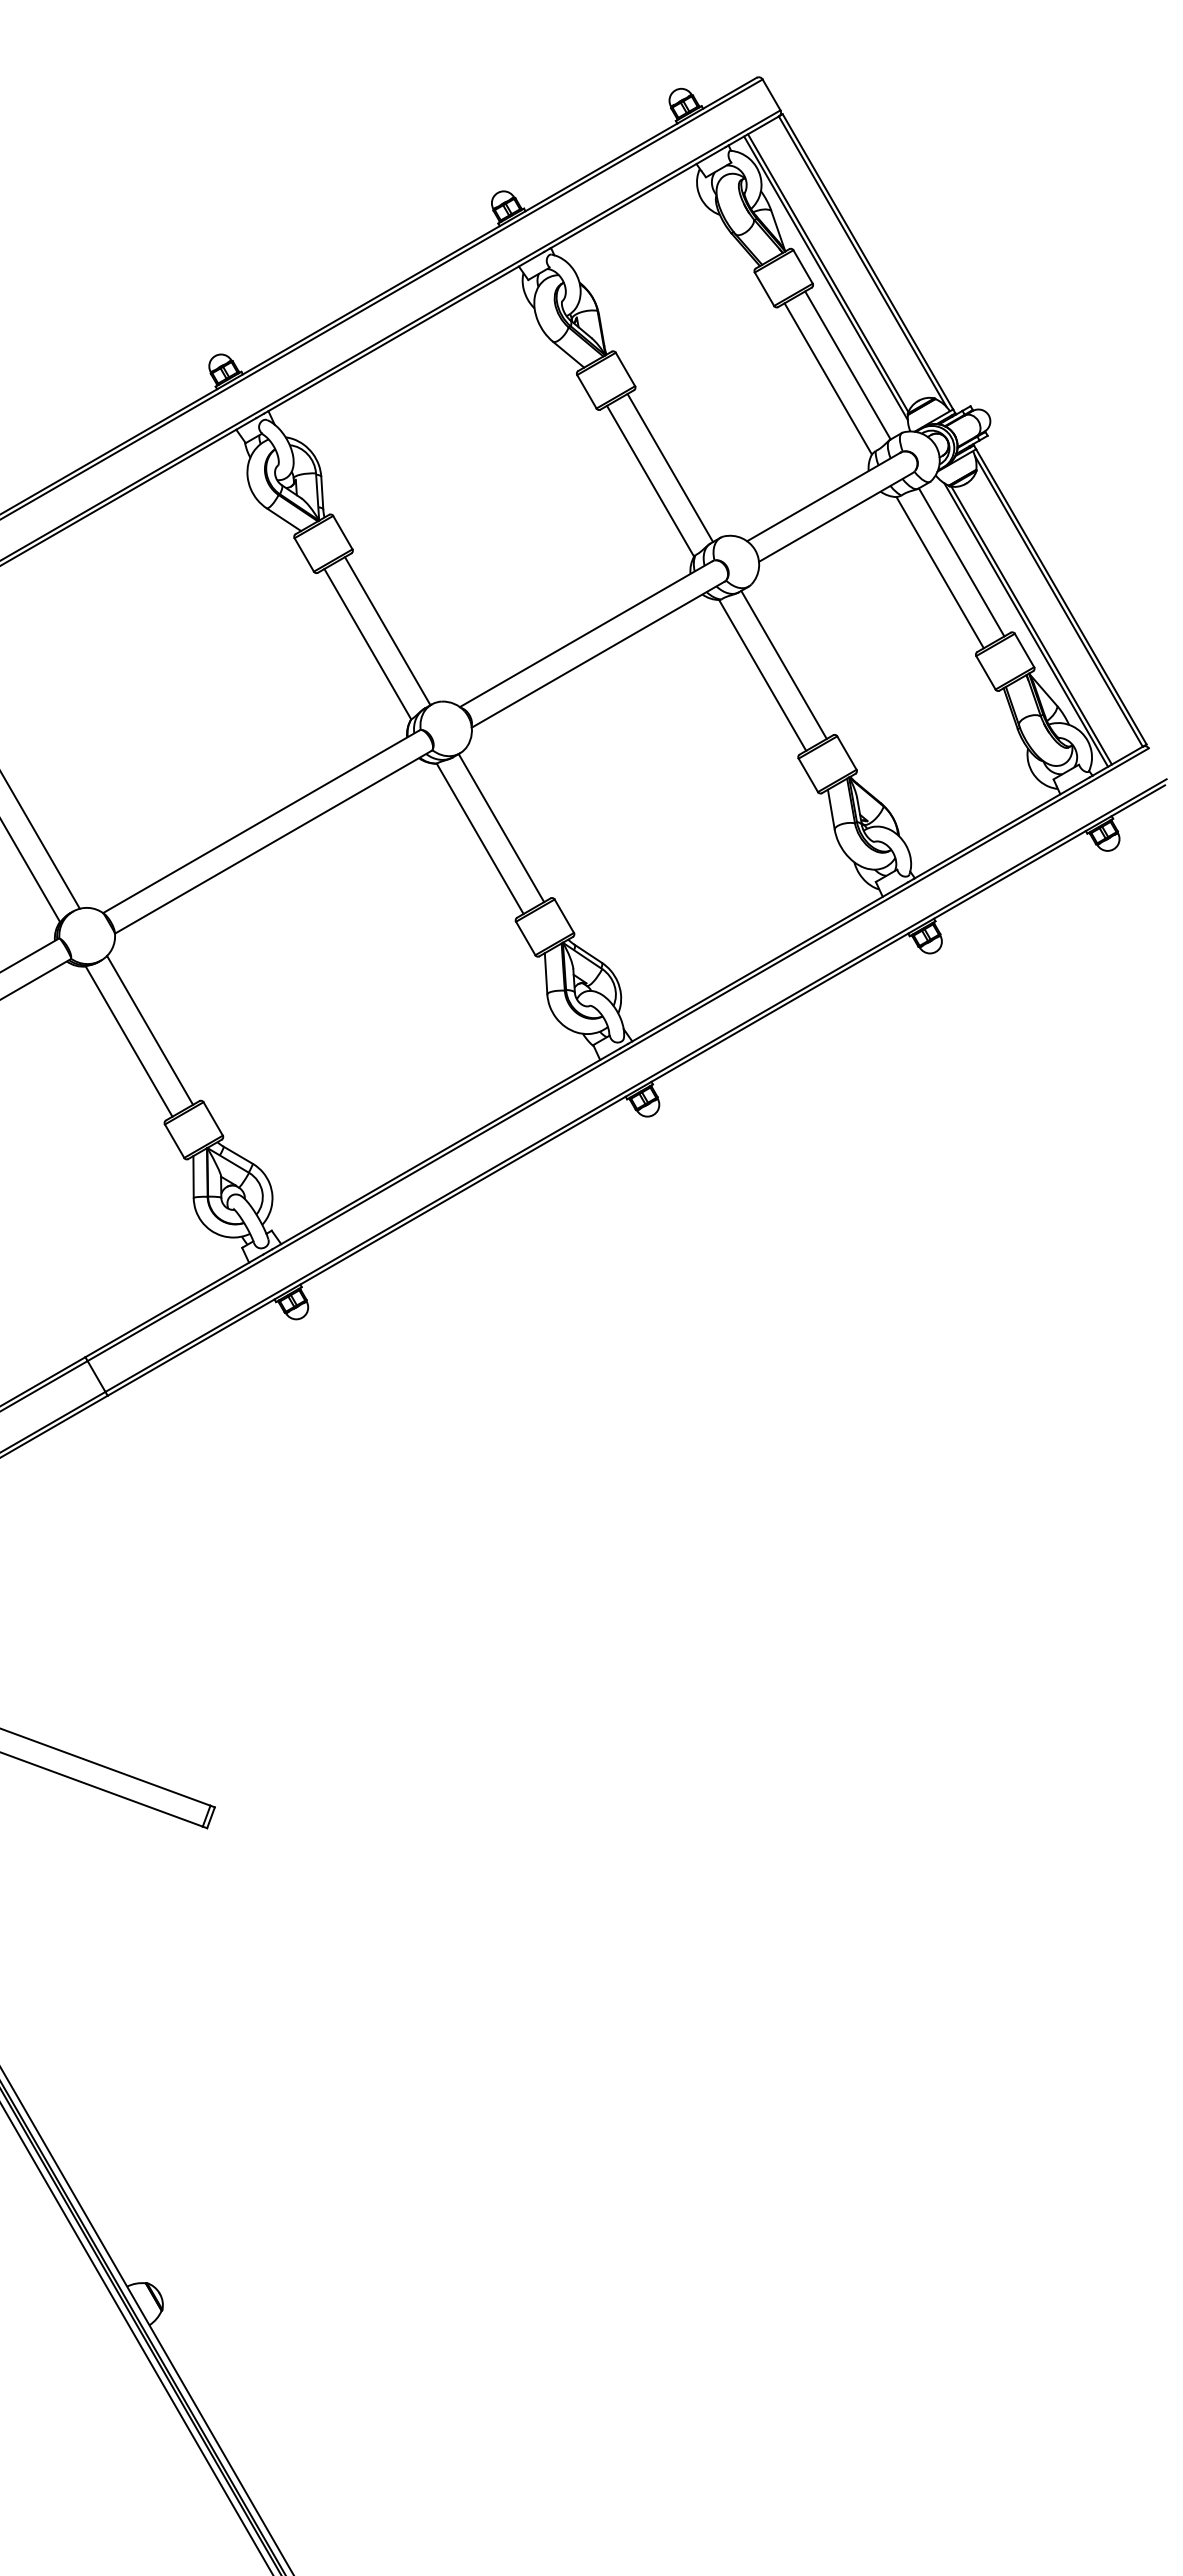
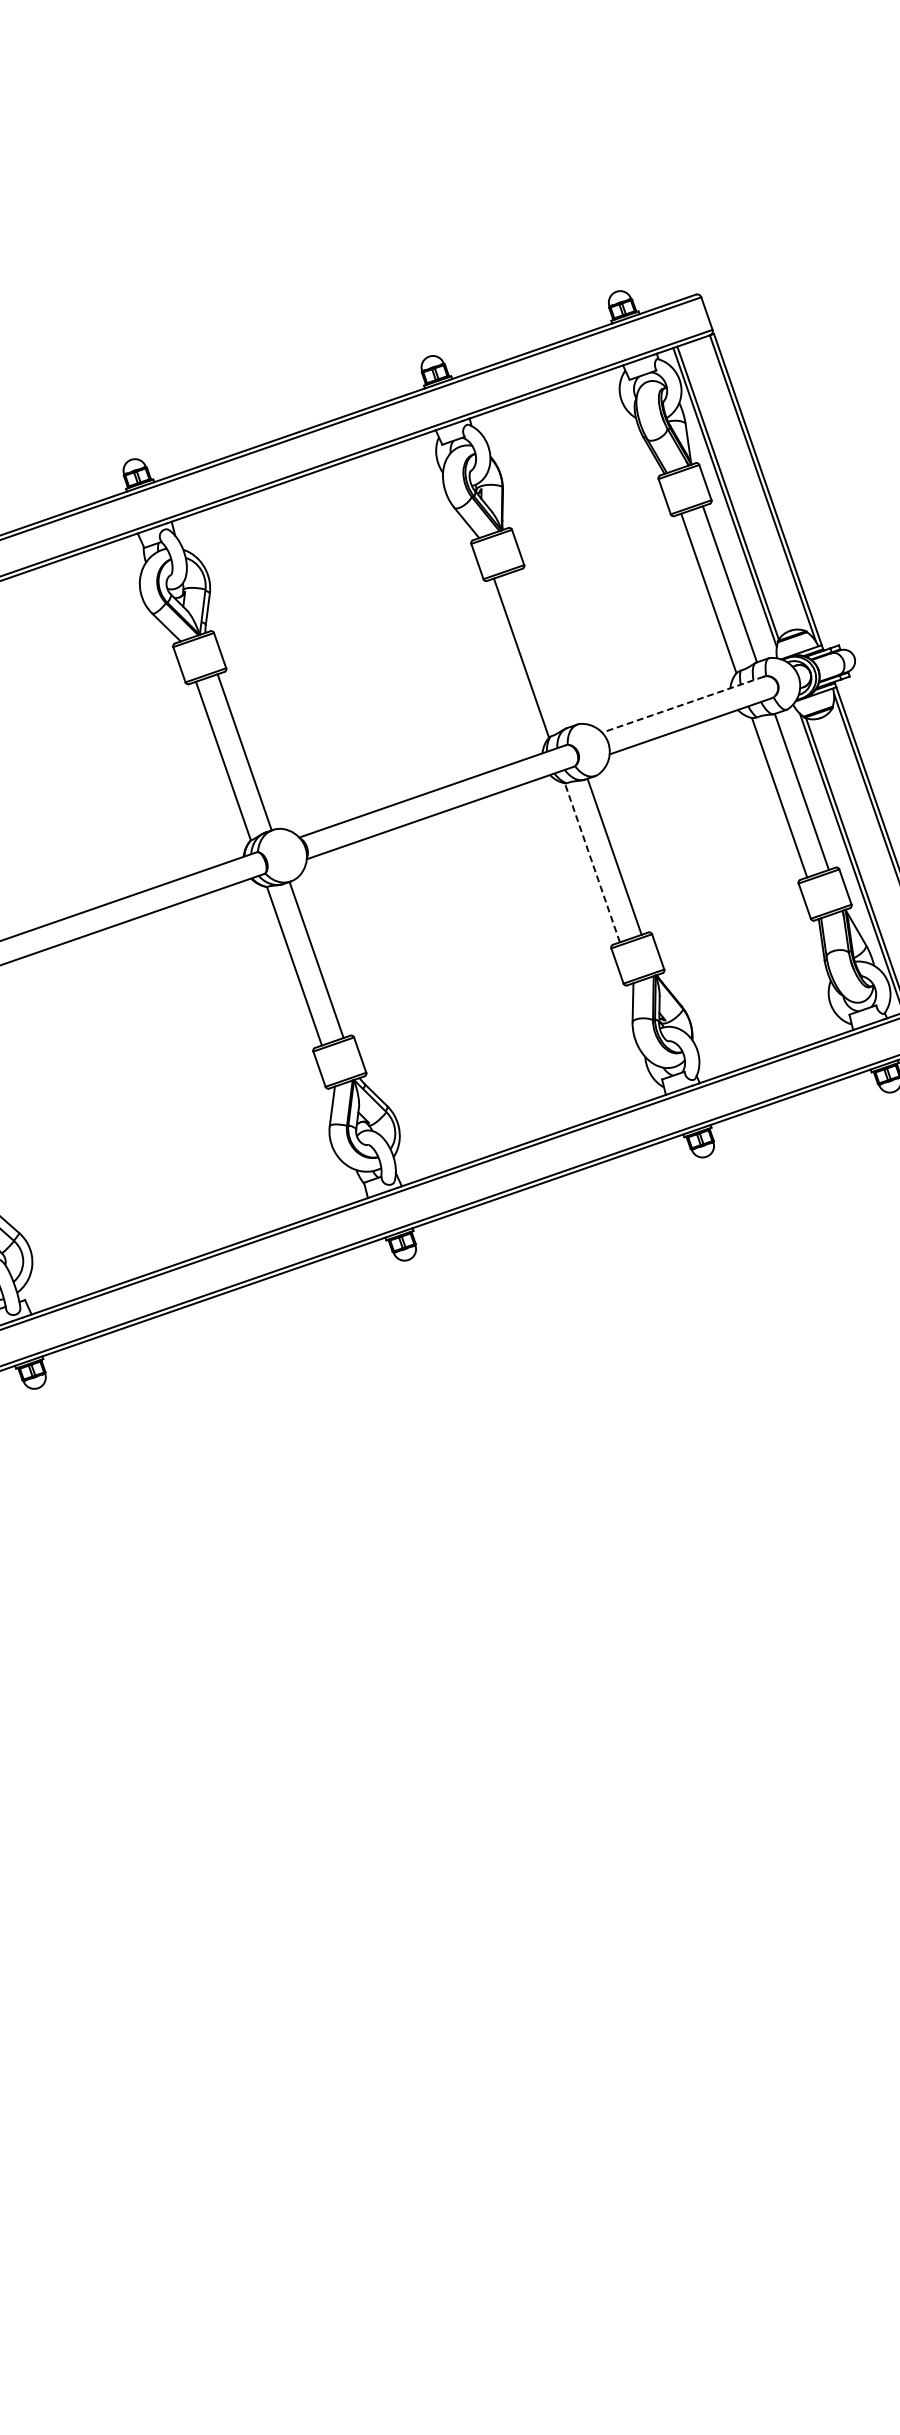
line: (670, 468) -> (542, 649), removed
line: (823, 497) -> (682, 705), solid -> dashed
line: (762, 675) -> (592, 862), solid -> dashed

